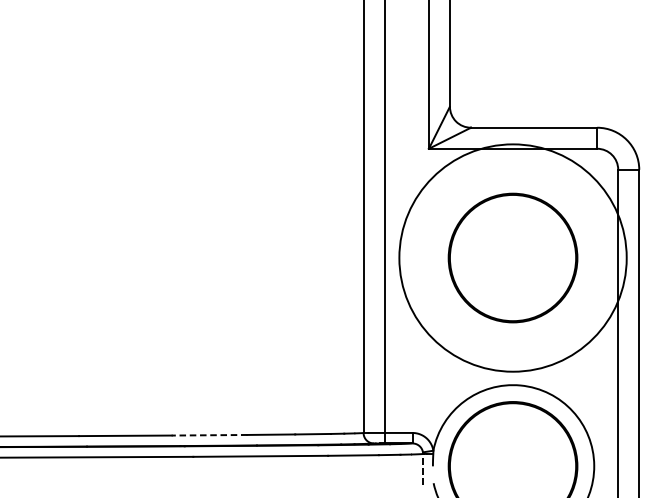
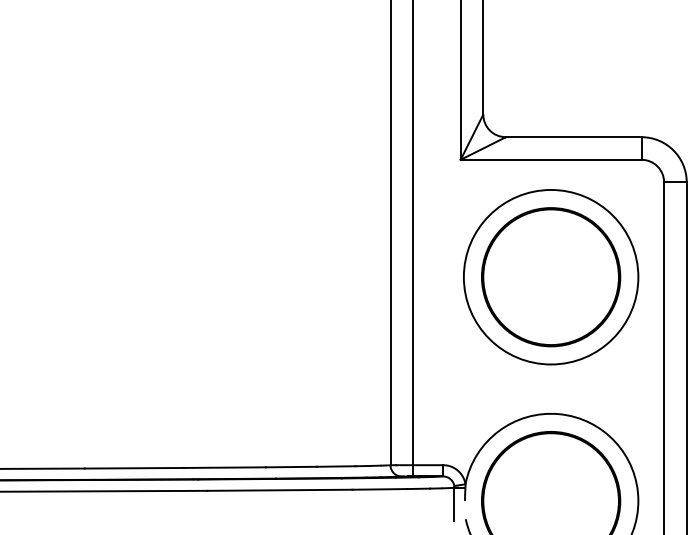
circle: (512, 257) -> (550, 276), size x0.71
line: (210, 435) -> (225, 467), dashed -> solid
line: (423, 469) -> (454, 504), dashed -> solid

